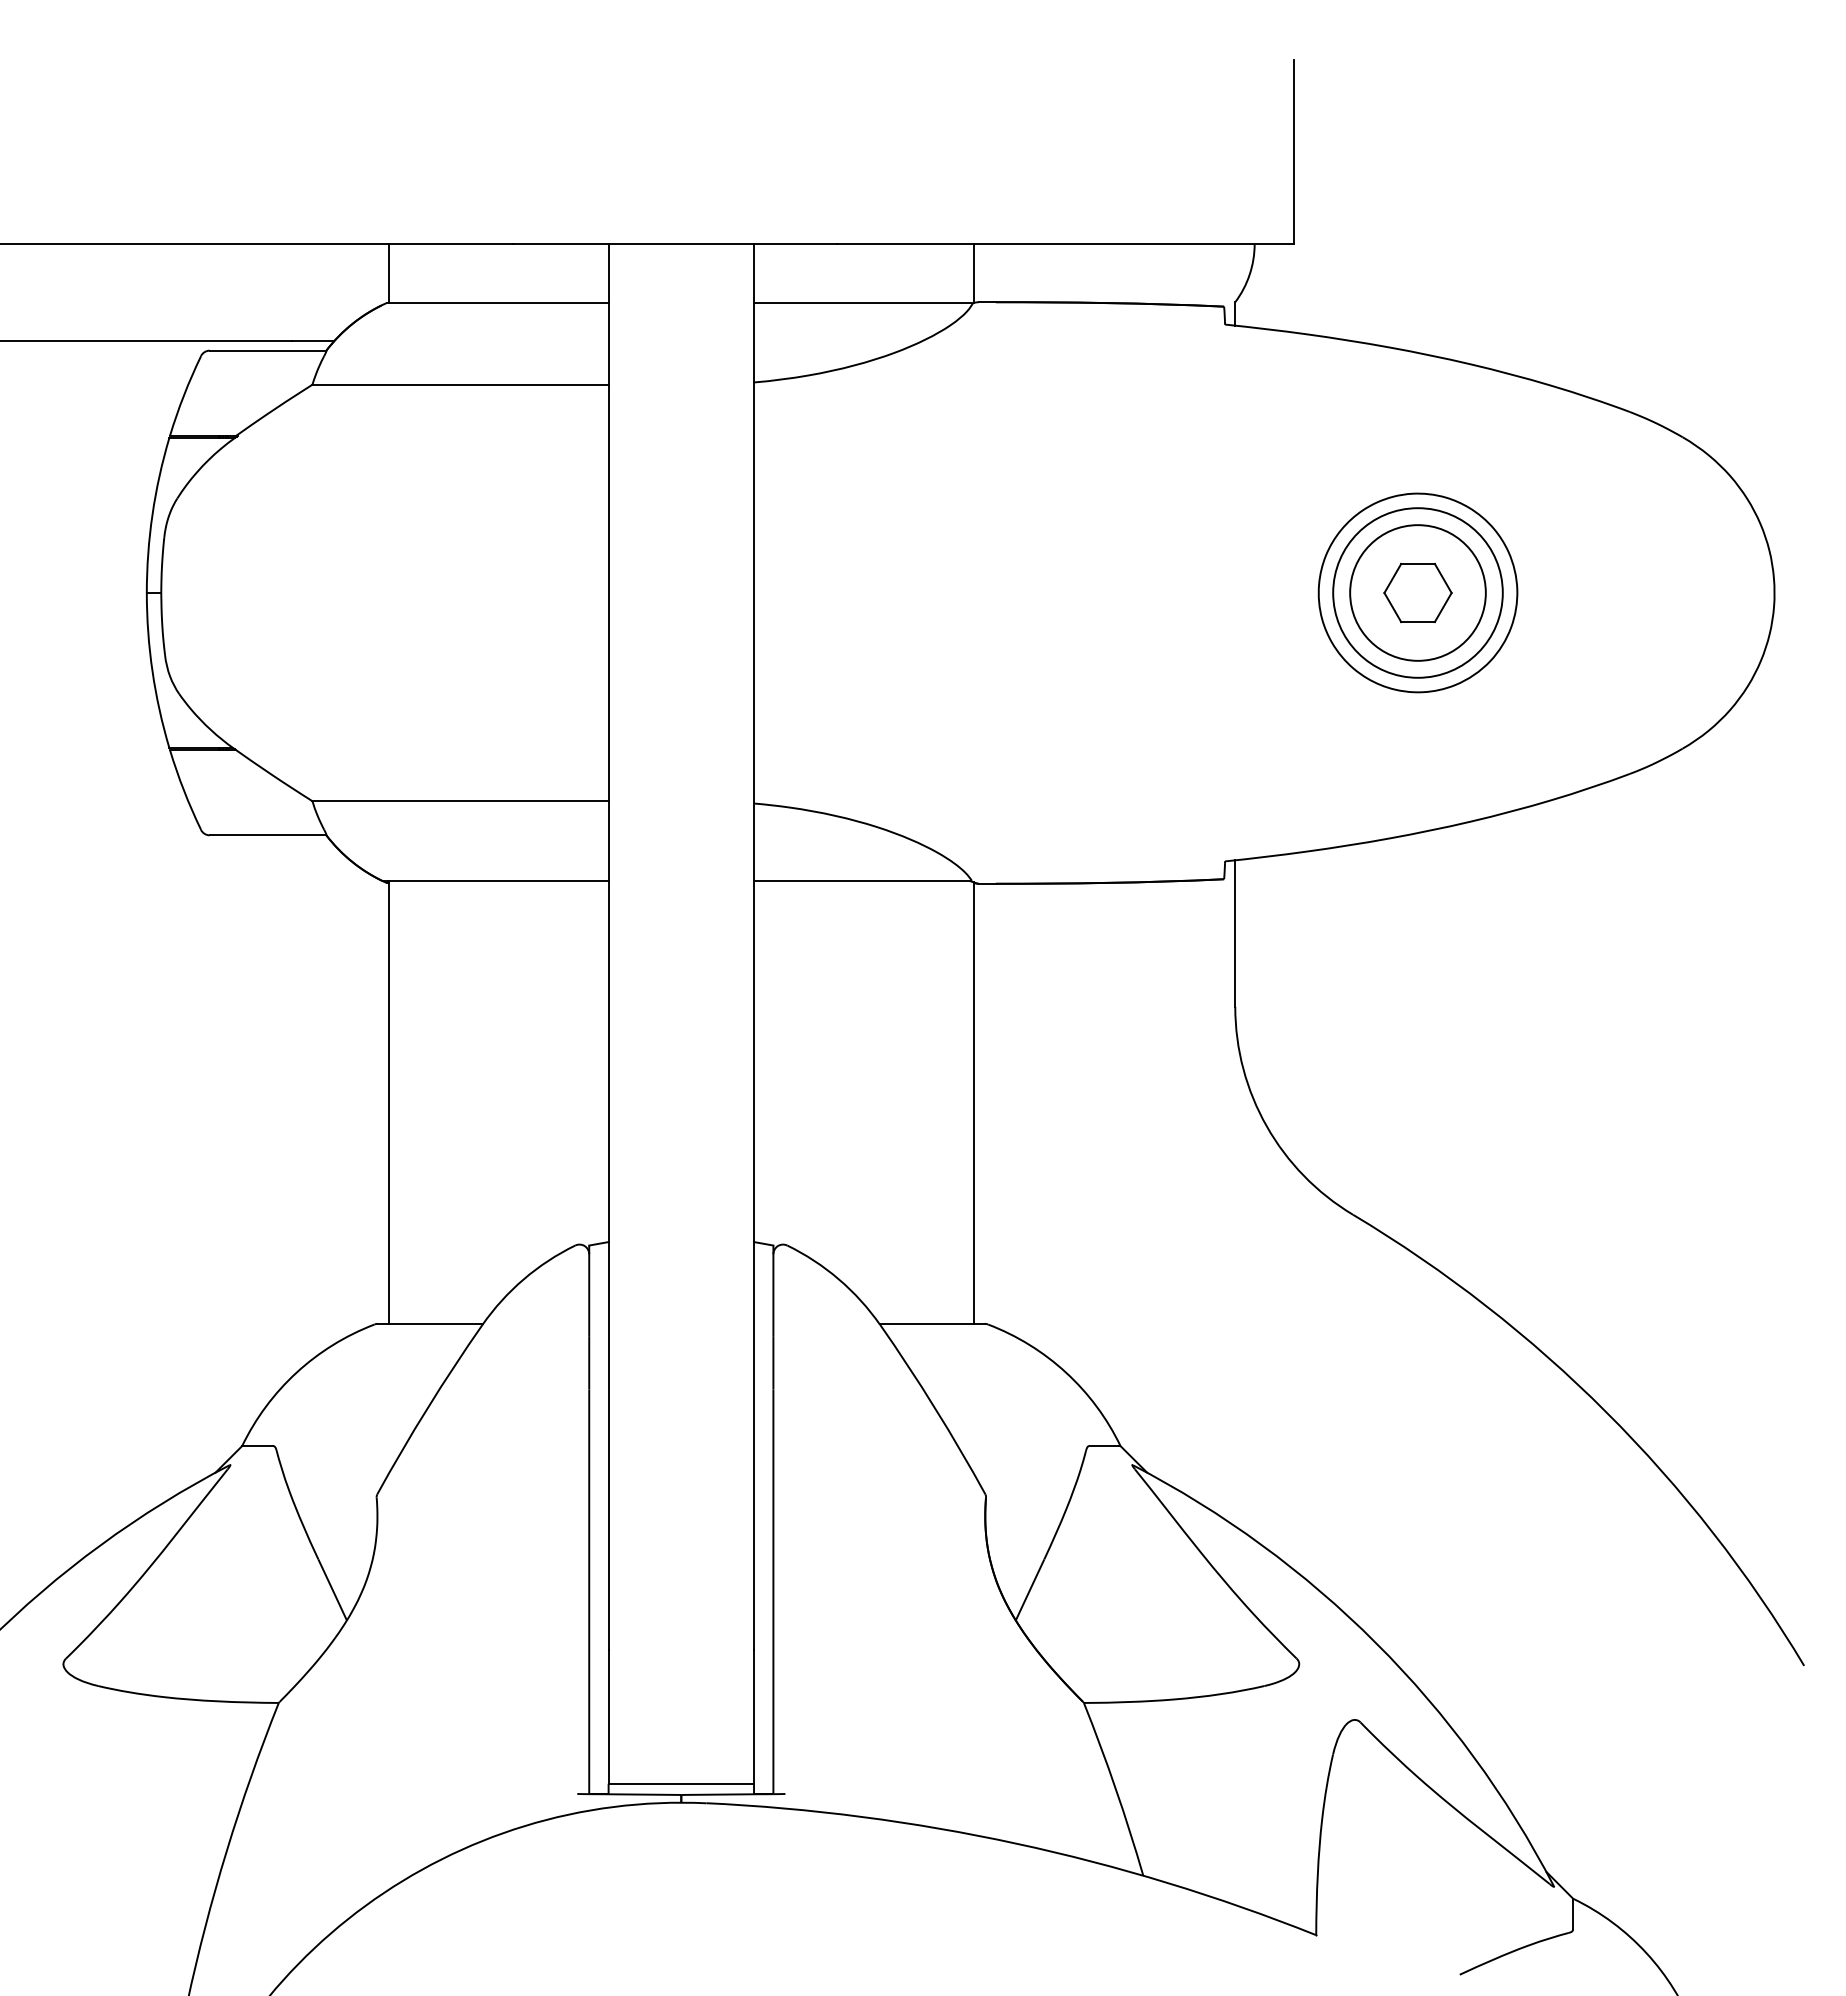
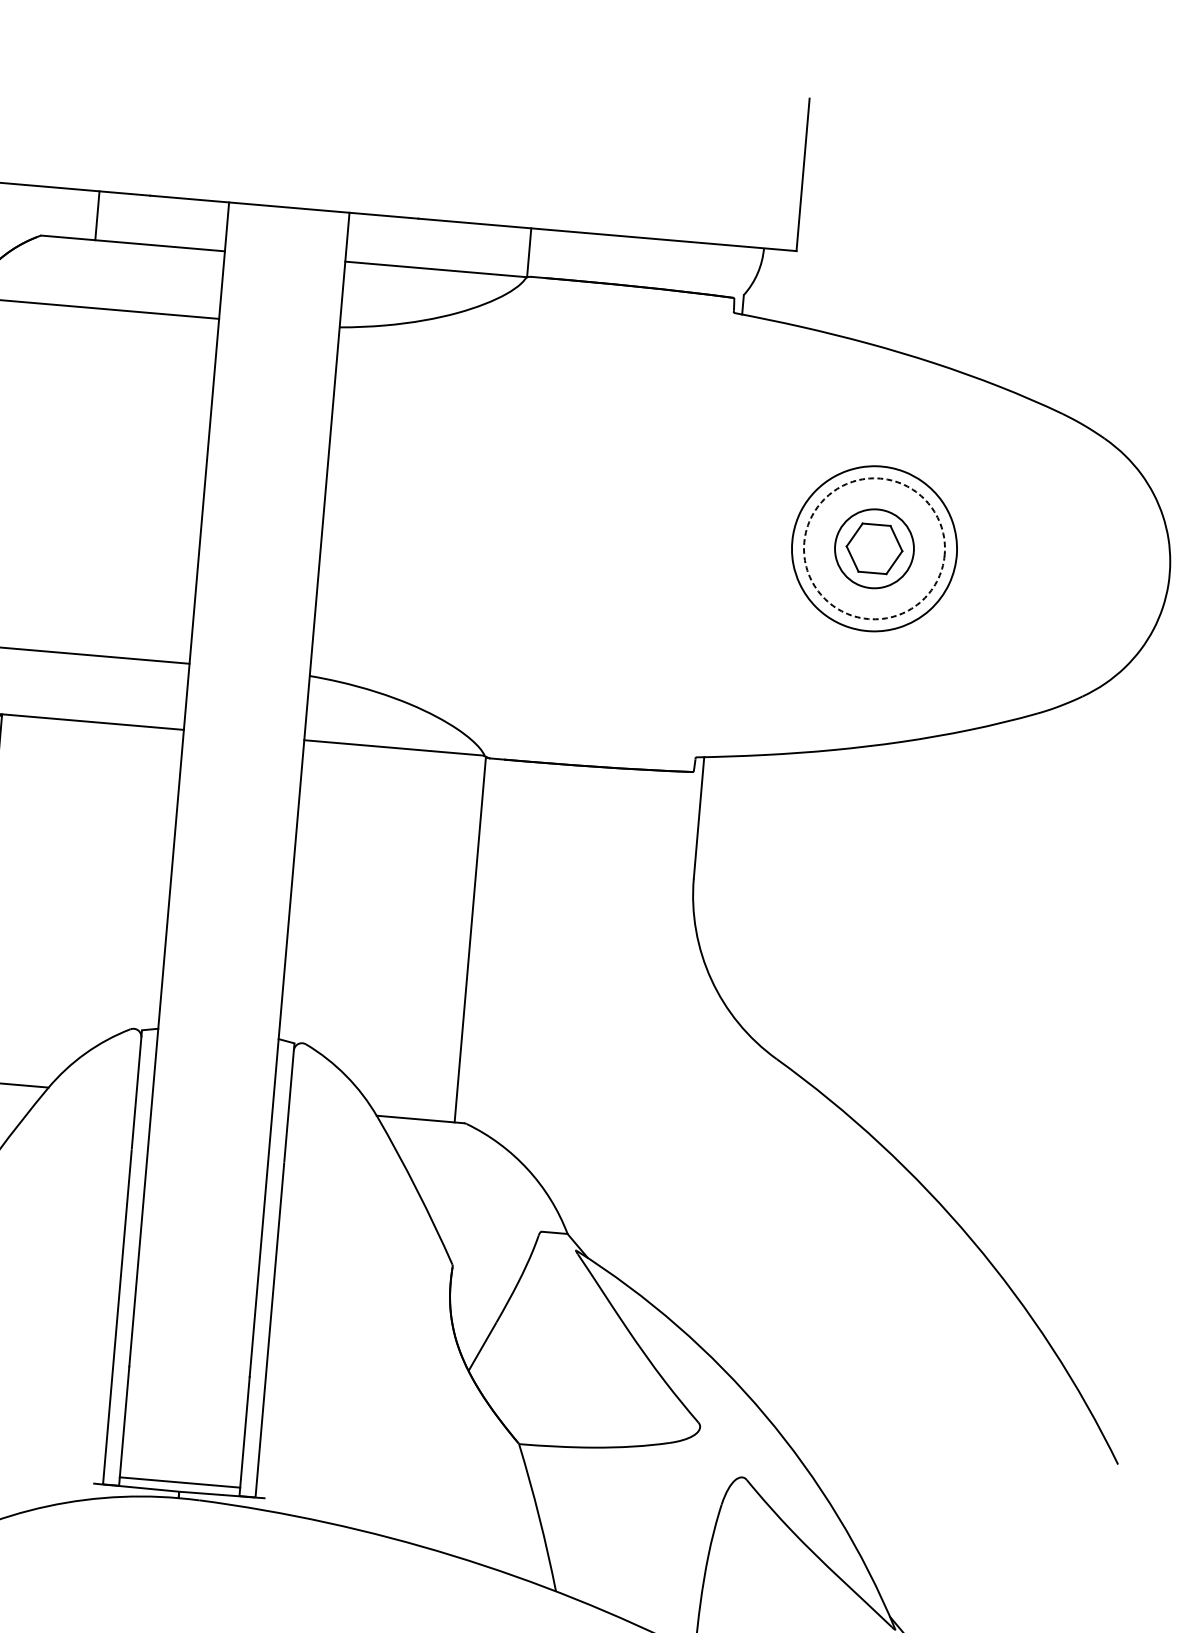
line: (389, 273) -> (97, 215), moved
circle: (1417, 592) -> (874, 548), size x0.7
circle: (1417, 592) -> (874, 548), solid -> dashed

